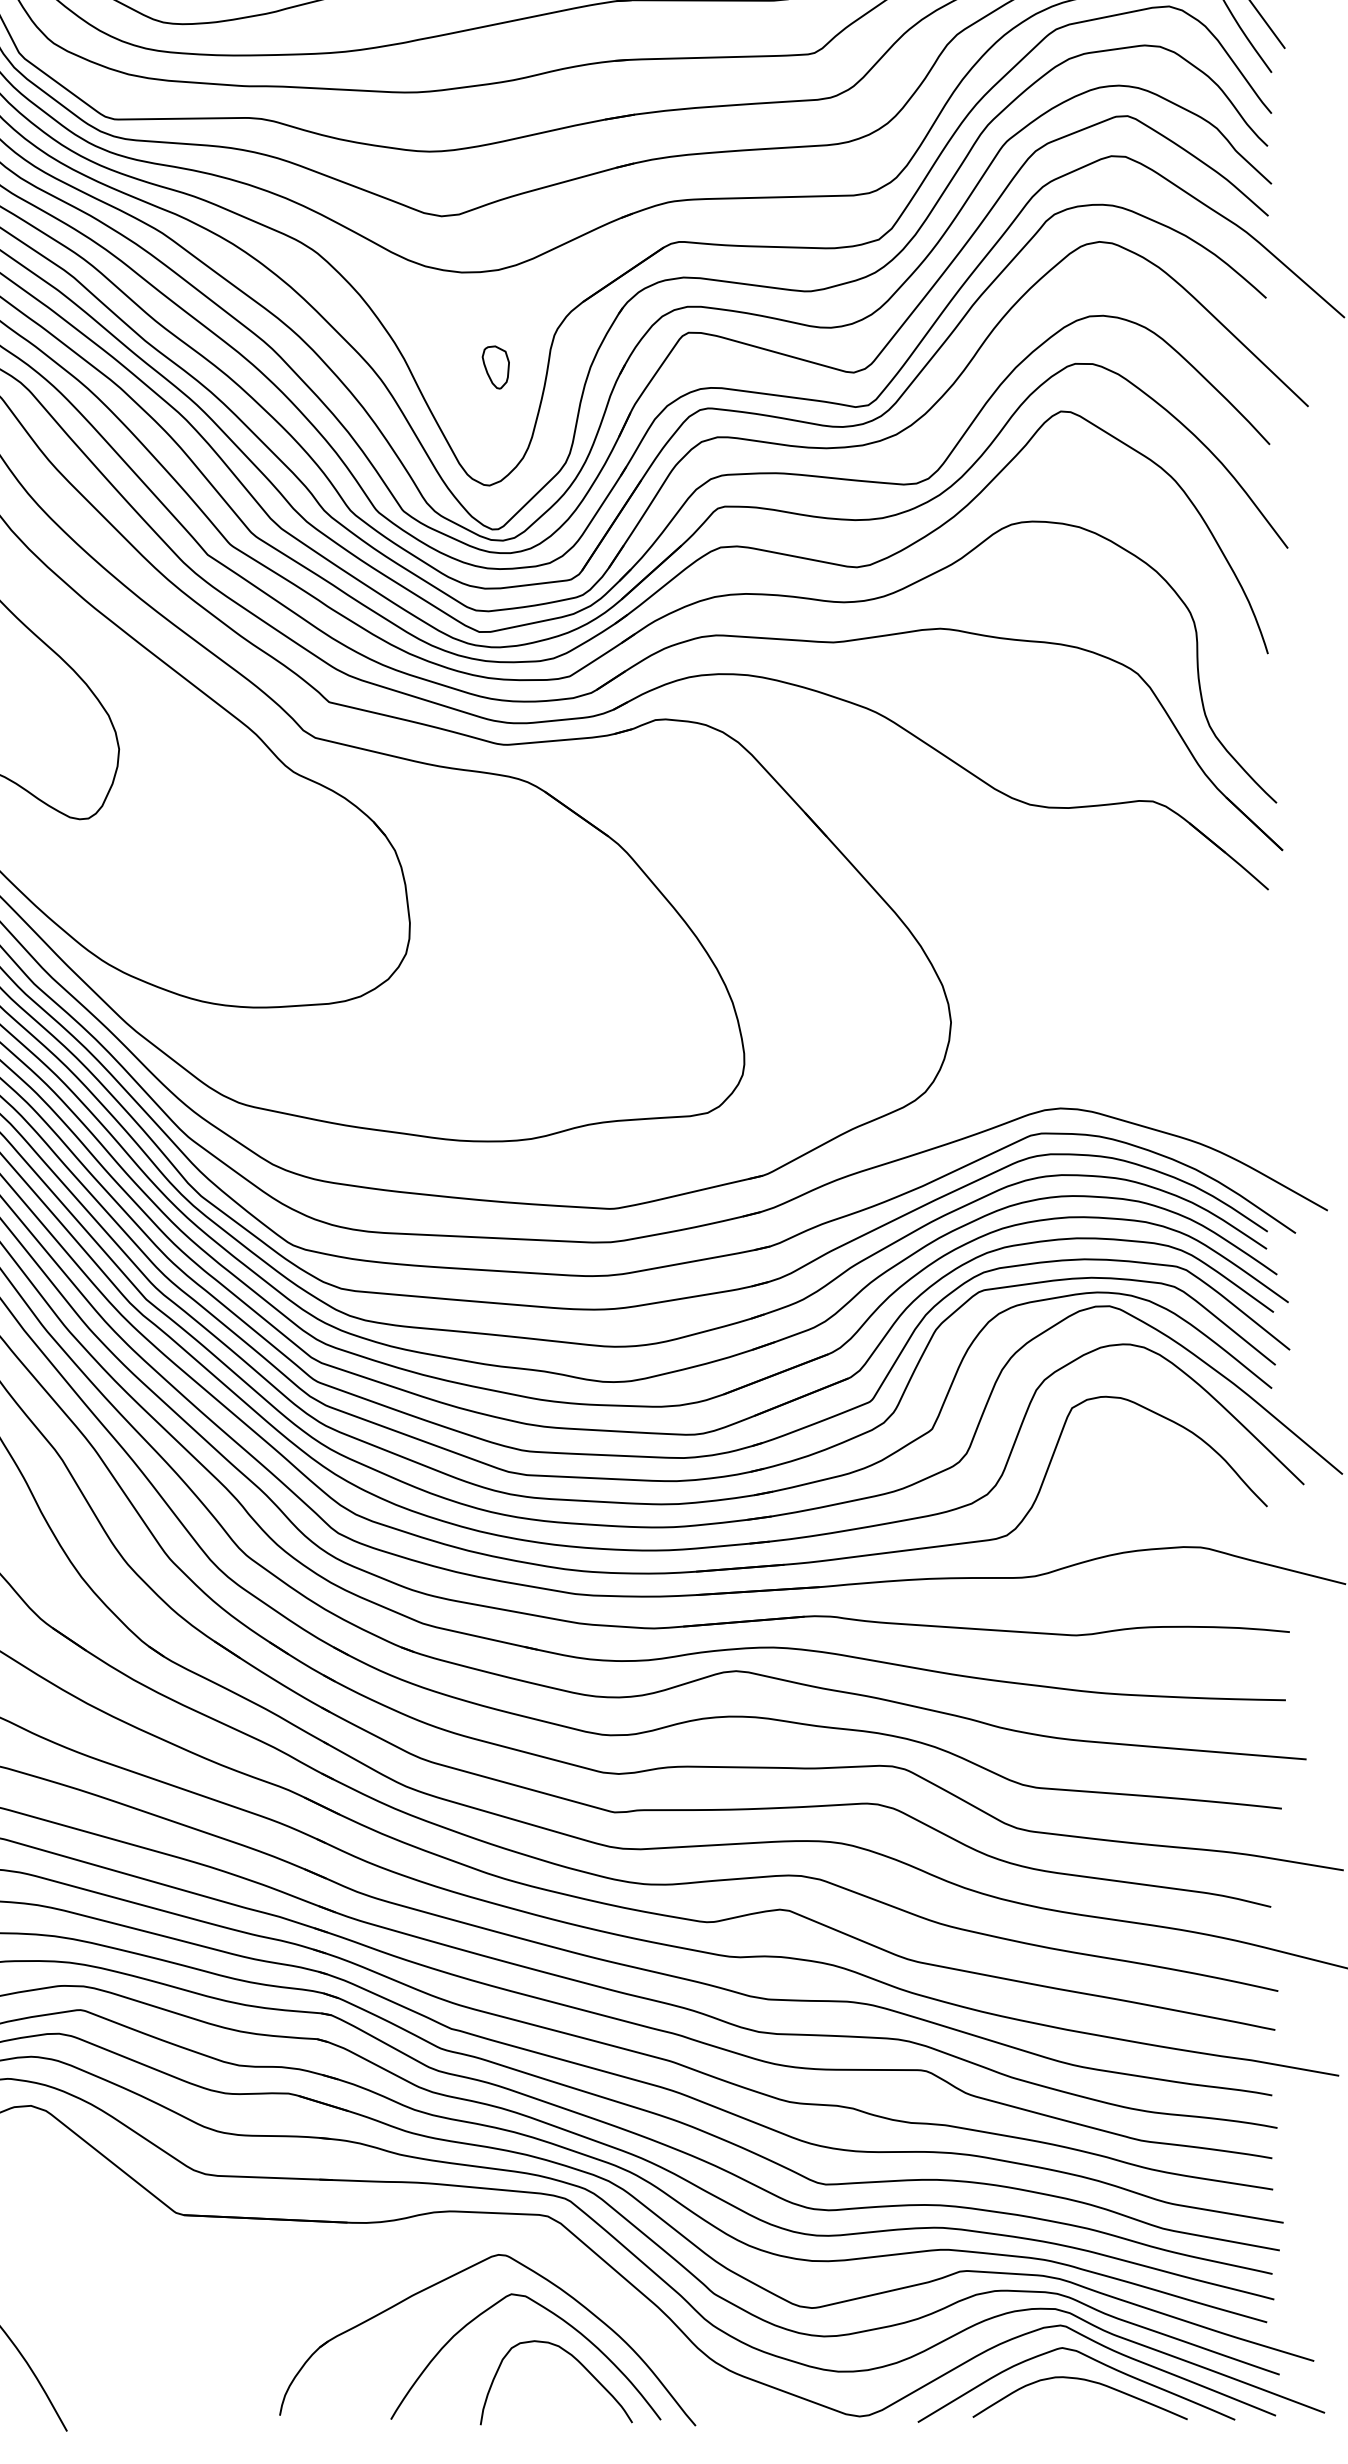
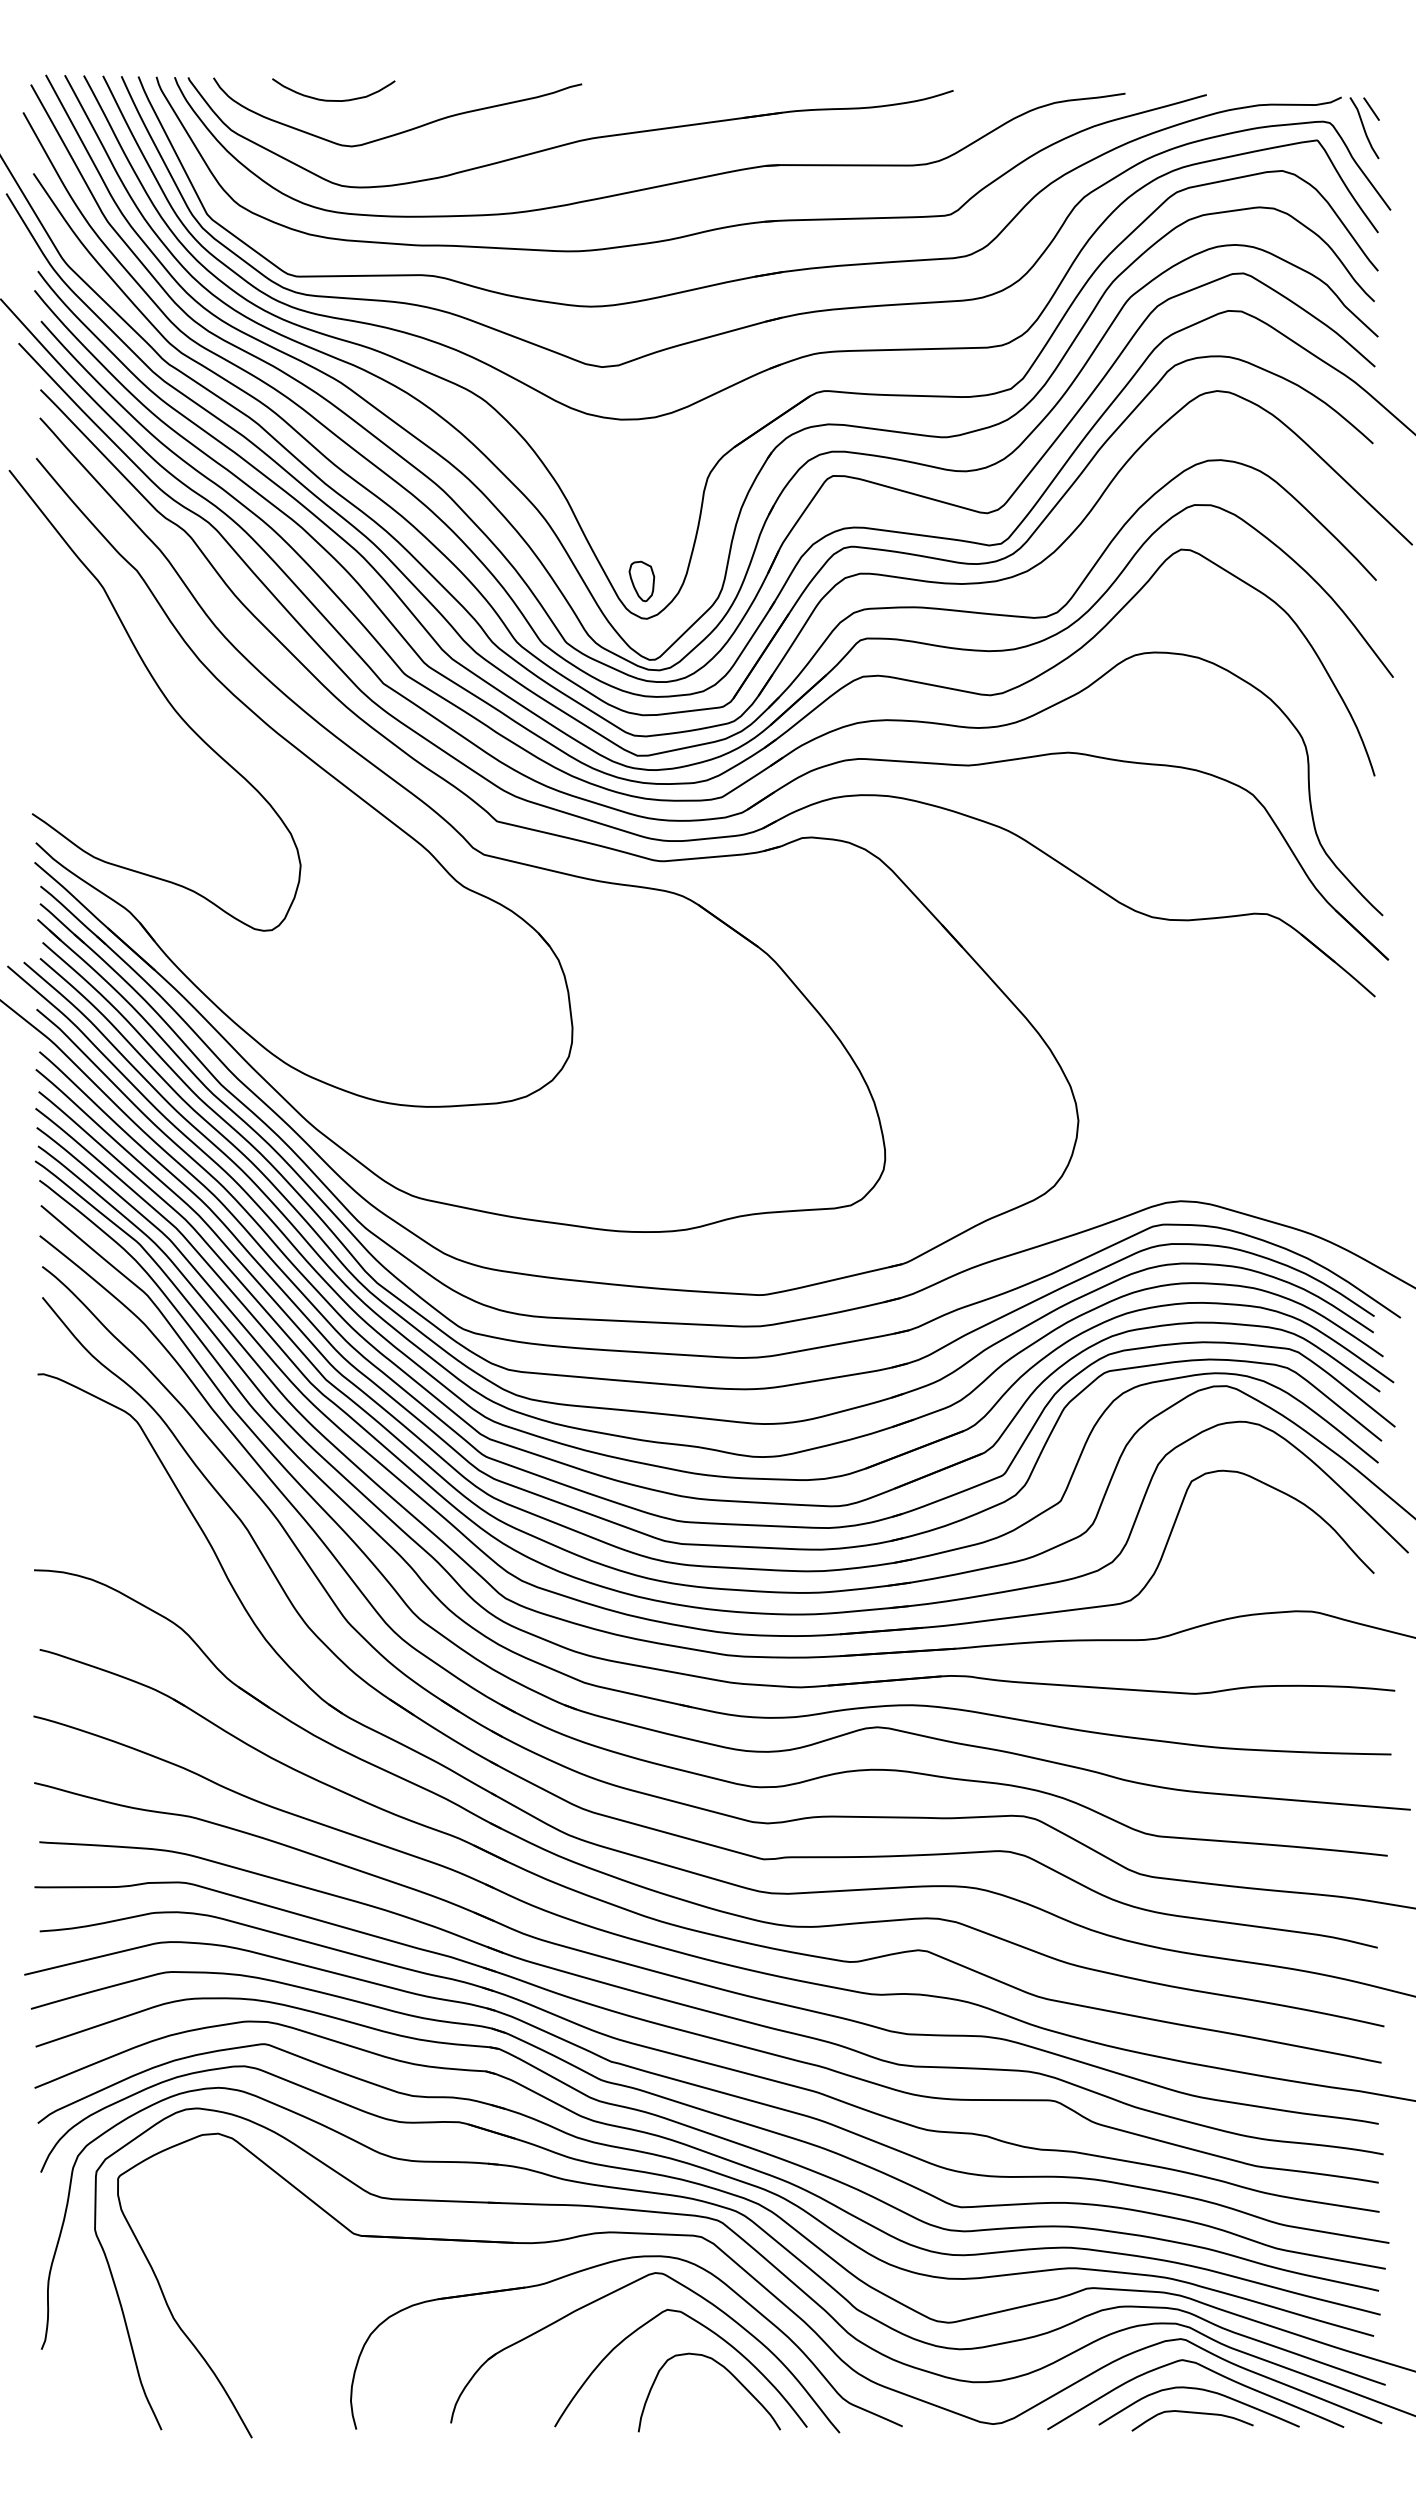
part: (495, 367) -> (641, 581), moved
part: (443, 2246) -> (603, 2265), added
curve: (1073, 2405) -> (1192, 2413), added

